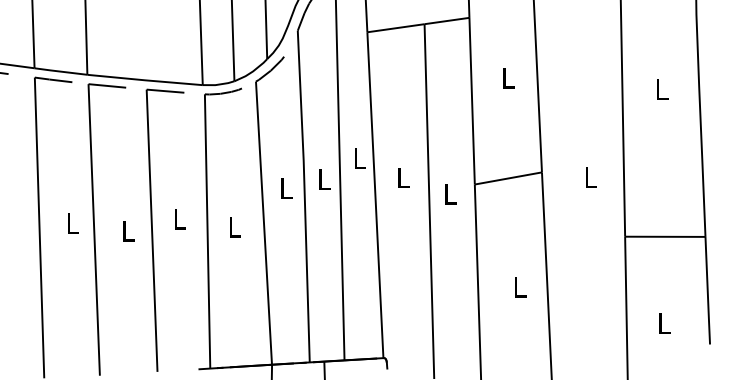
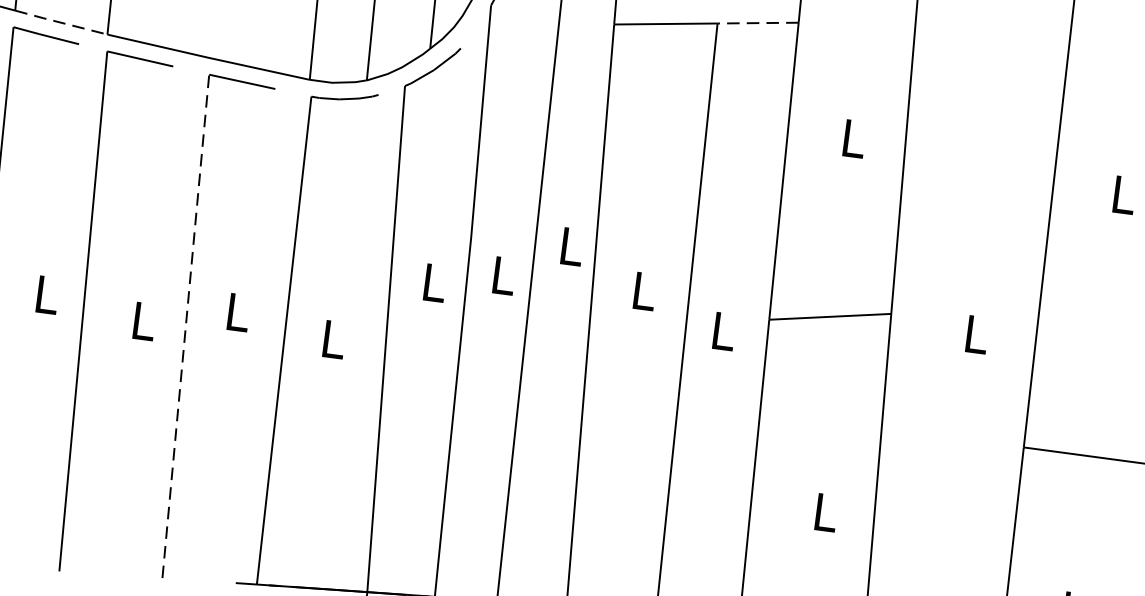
line: (447, 21) -> (758, 24), solid -> dashed
line: (60, 71) -> (60, 22), solid -> dashed
line: (152, 230) -> (186, 326), solid -> dashed

